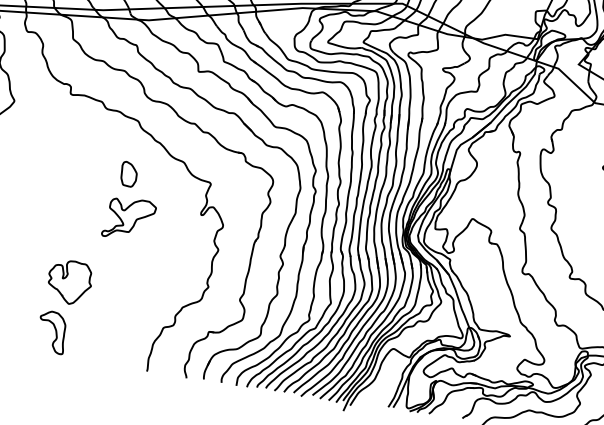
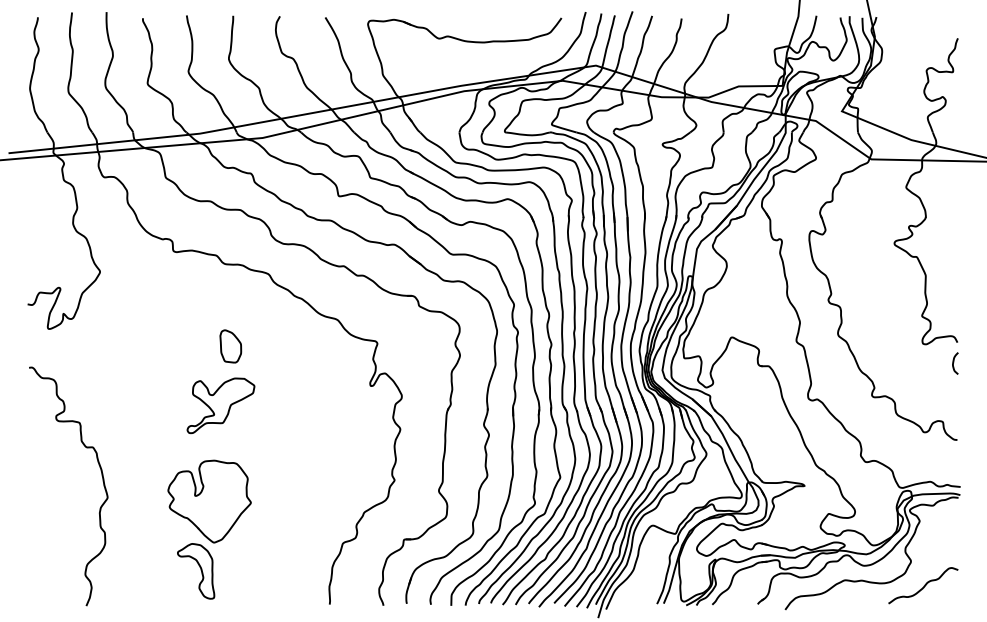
part: (128, 174) -> (230, 346), moved
part: (128, 218) -> (220, 405), moved
part: (69, 282) -> (209, 501), size x1.43

